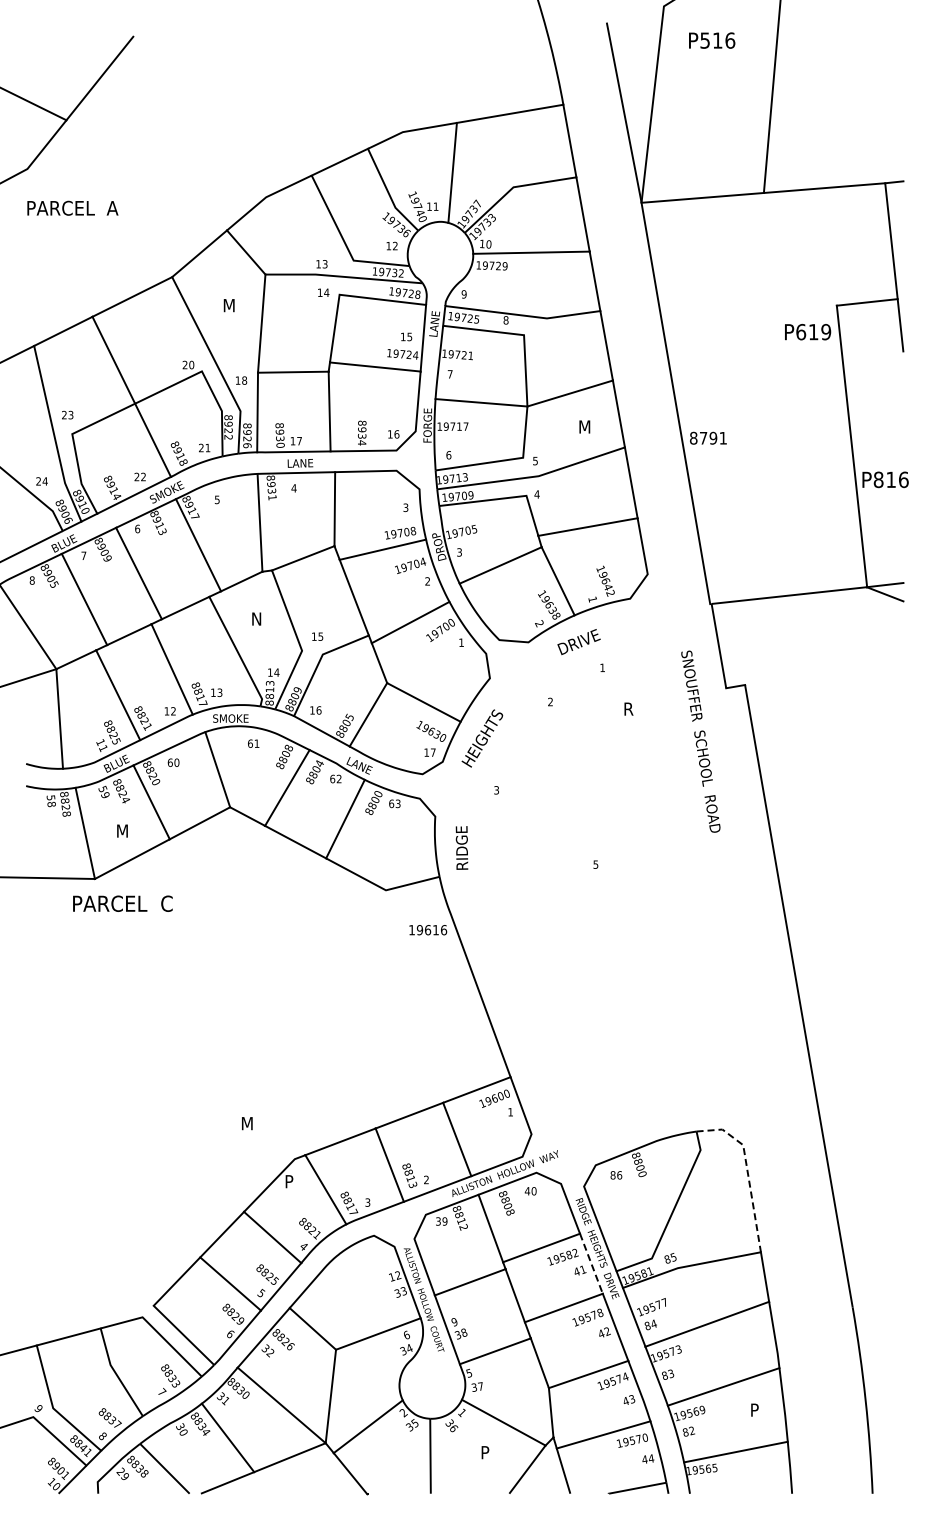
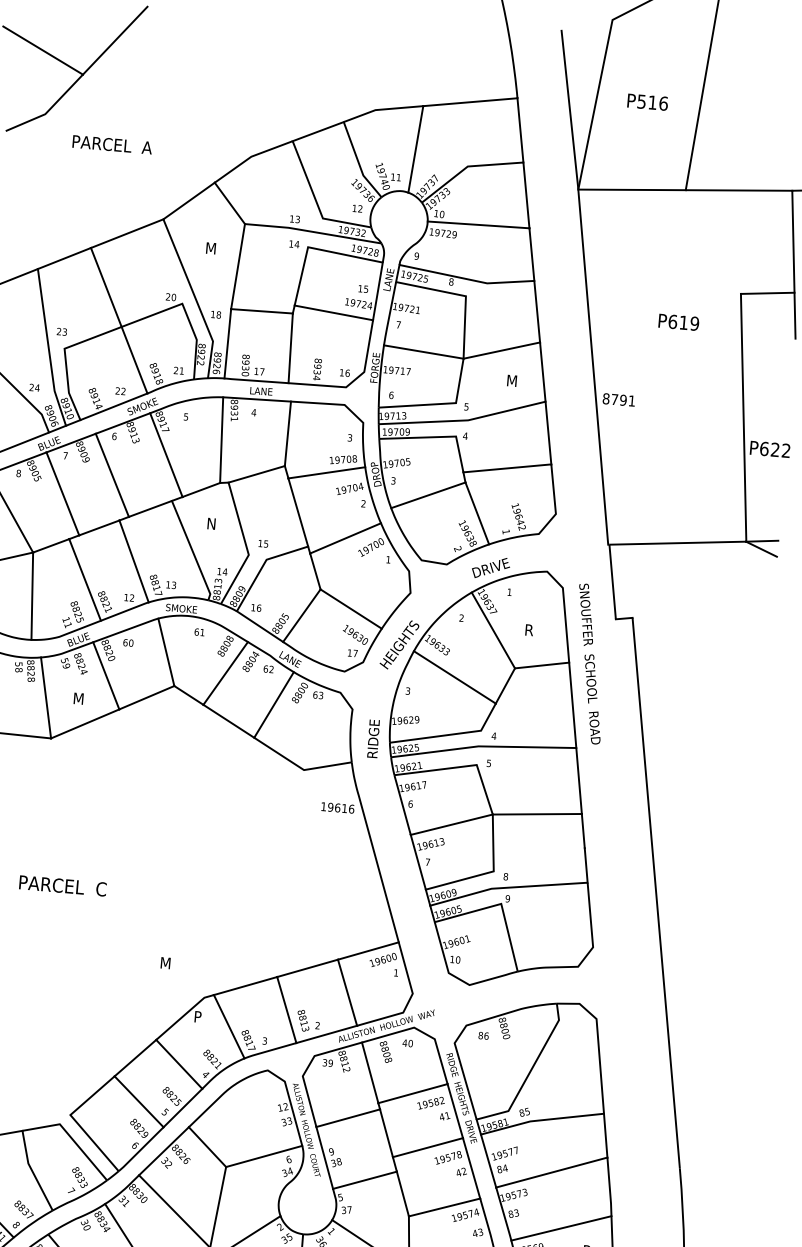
text: (712, 40) -> (648, 102), moved
text: (72, 207) -> (112, 144), moved
text: (808, 332) -> (679, 322), moved
text: (890, 479) -> (774, 449), P816 -> P622
part: (605, 879) -> (496, 777), added
text: (122, 903) -> (62, 885), moved
line: (747, 1171) -> (598, 1042), dashed -> solid
line: (591, 1264) -> (455, 1111), dashed -> solid

